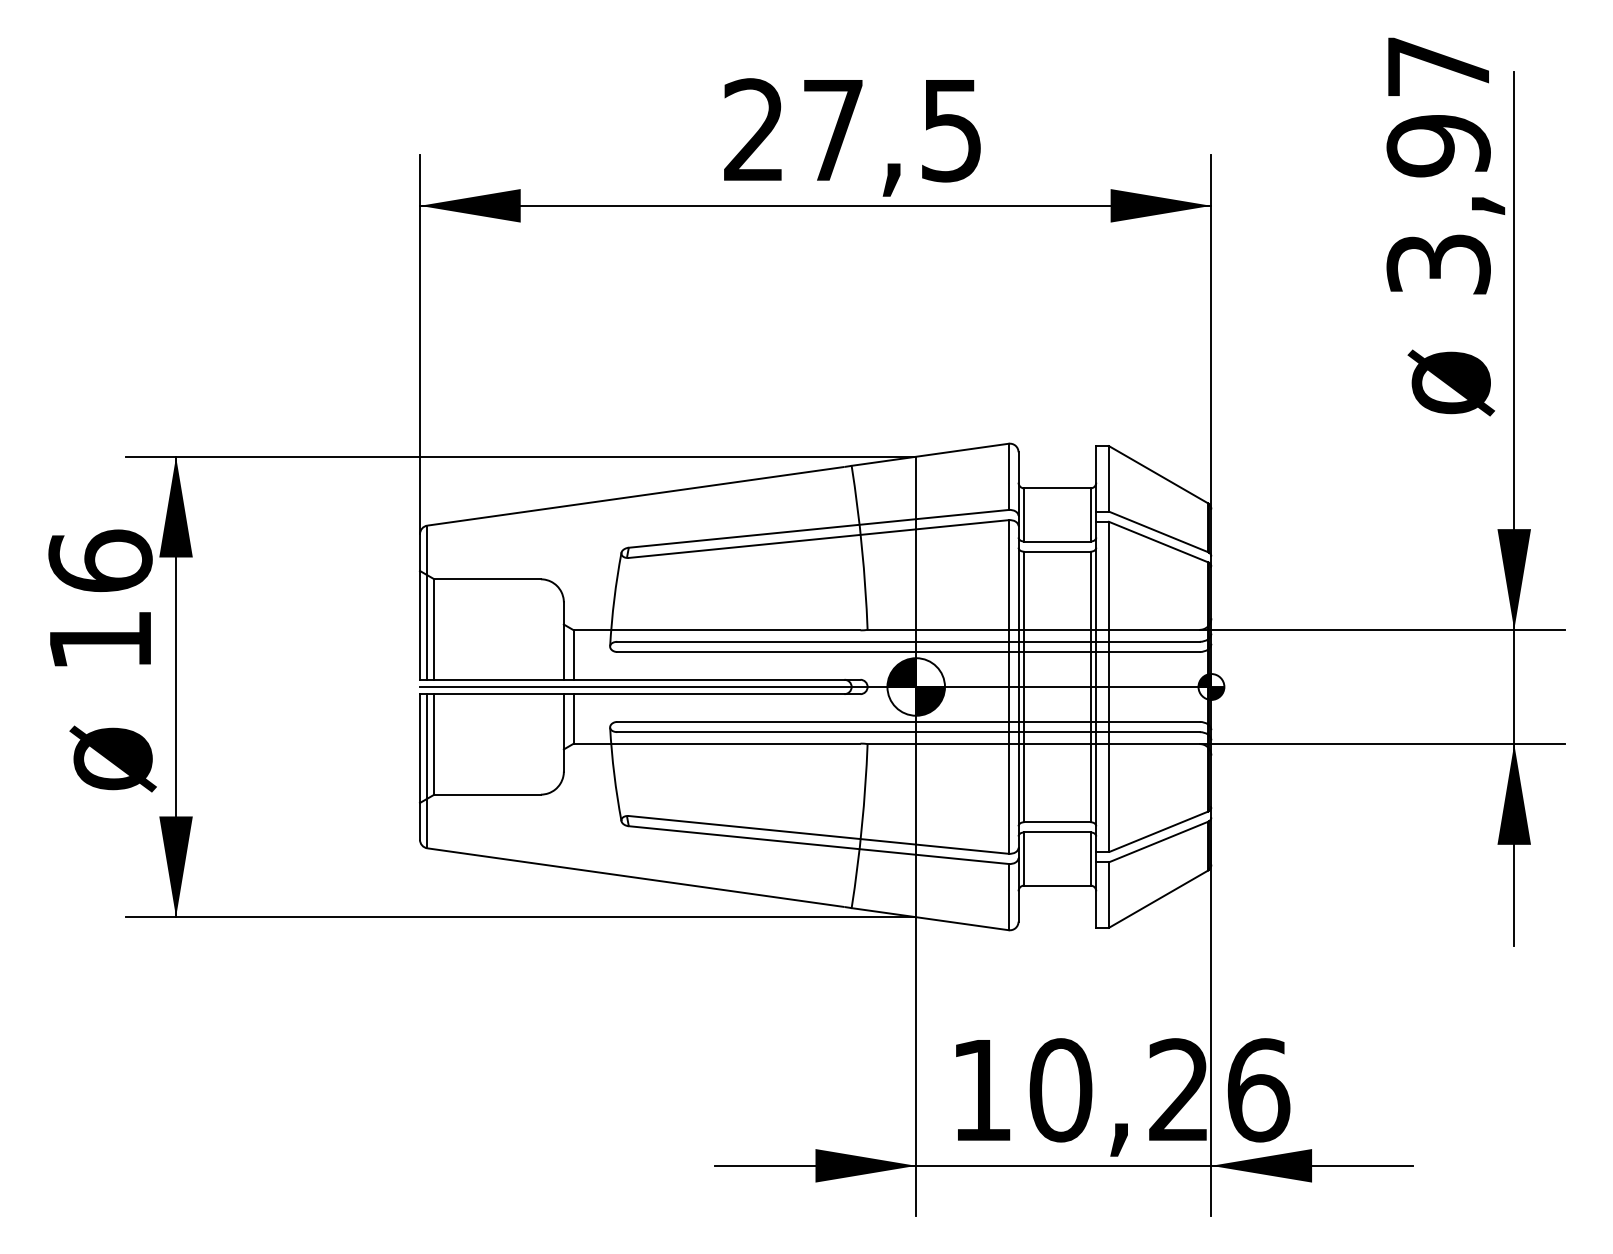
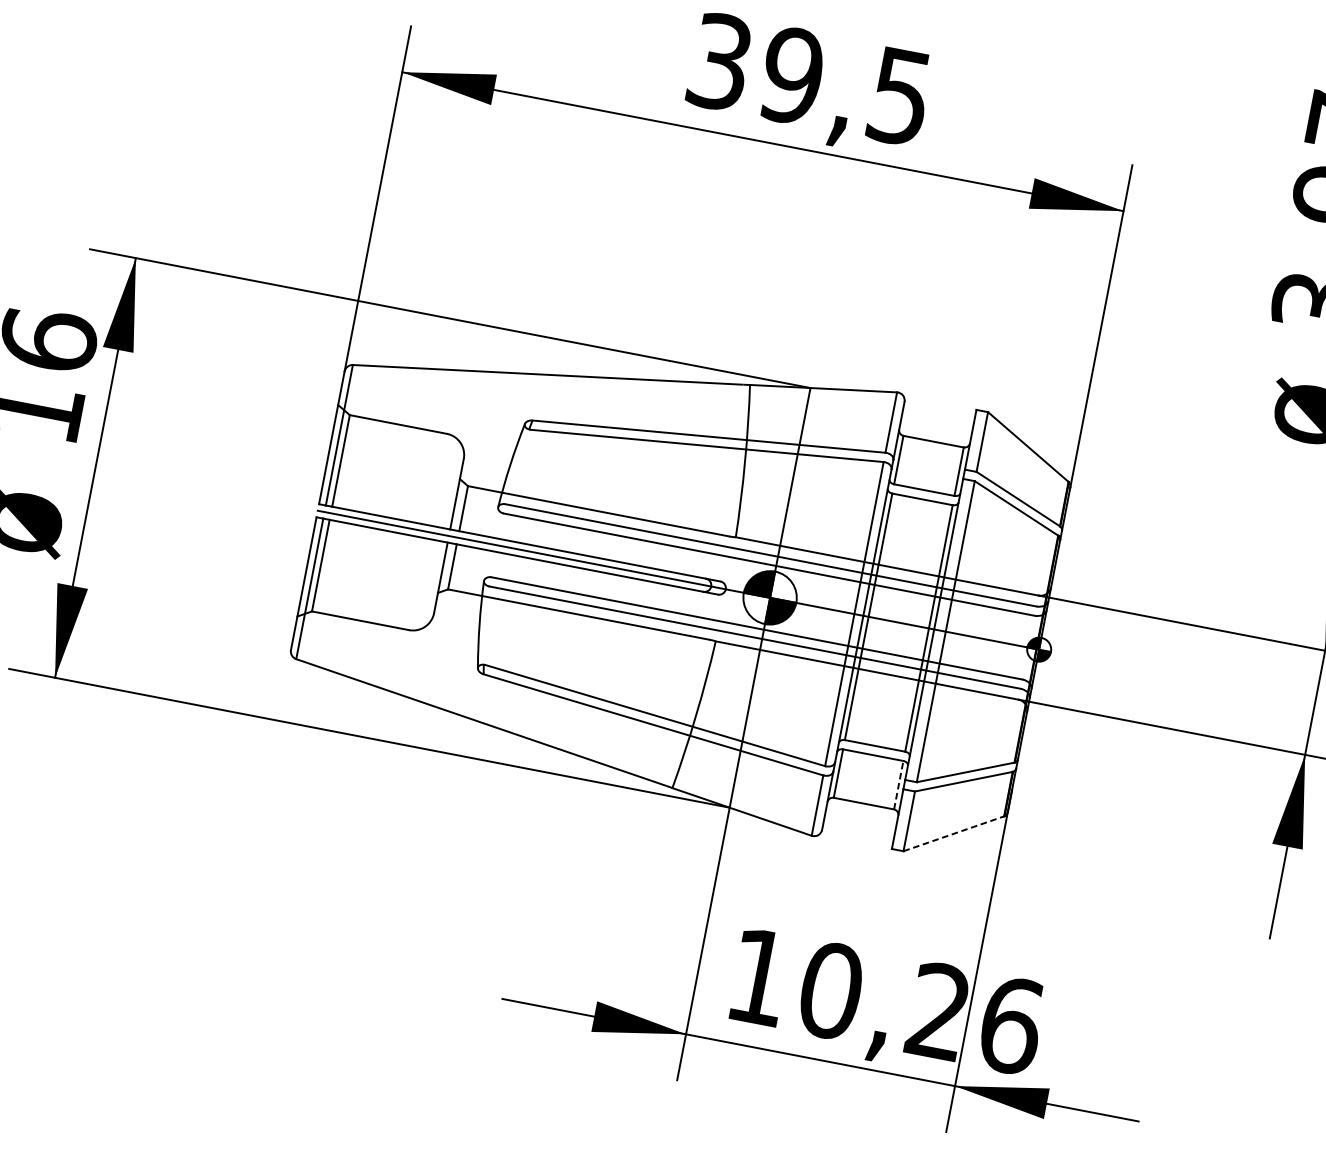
text: (794, 130) -> (756, 69), 27,5 -> 39,5
line: (1090, 858) -> (898, 784), solid -> dashed
line: (1159, 898) -> (954, 833), solid -> dashed

